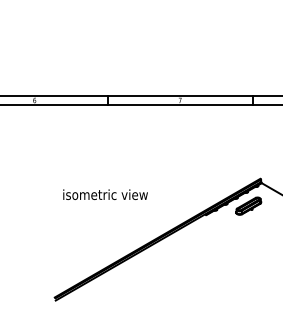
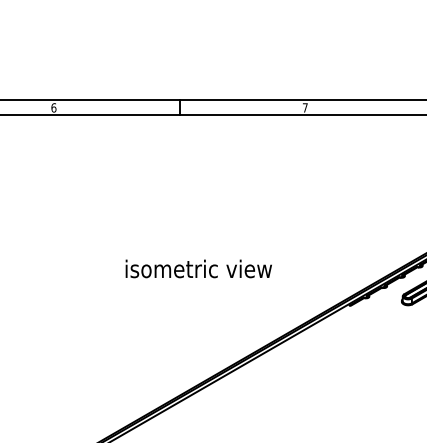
text: (105, 194) -> (198, 268), moved

